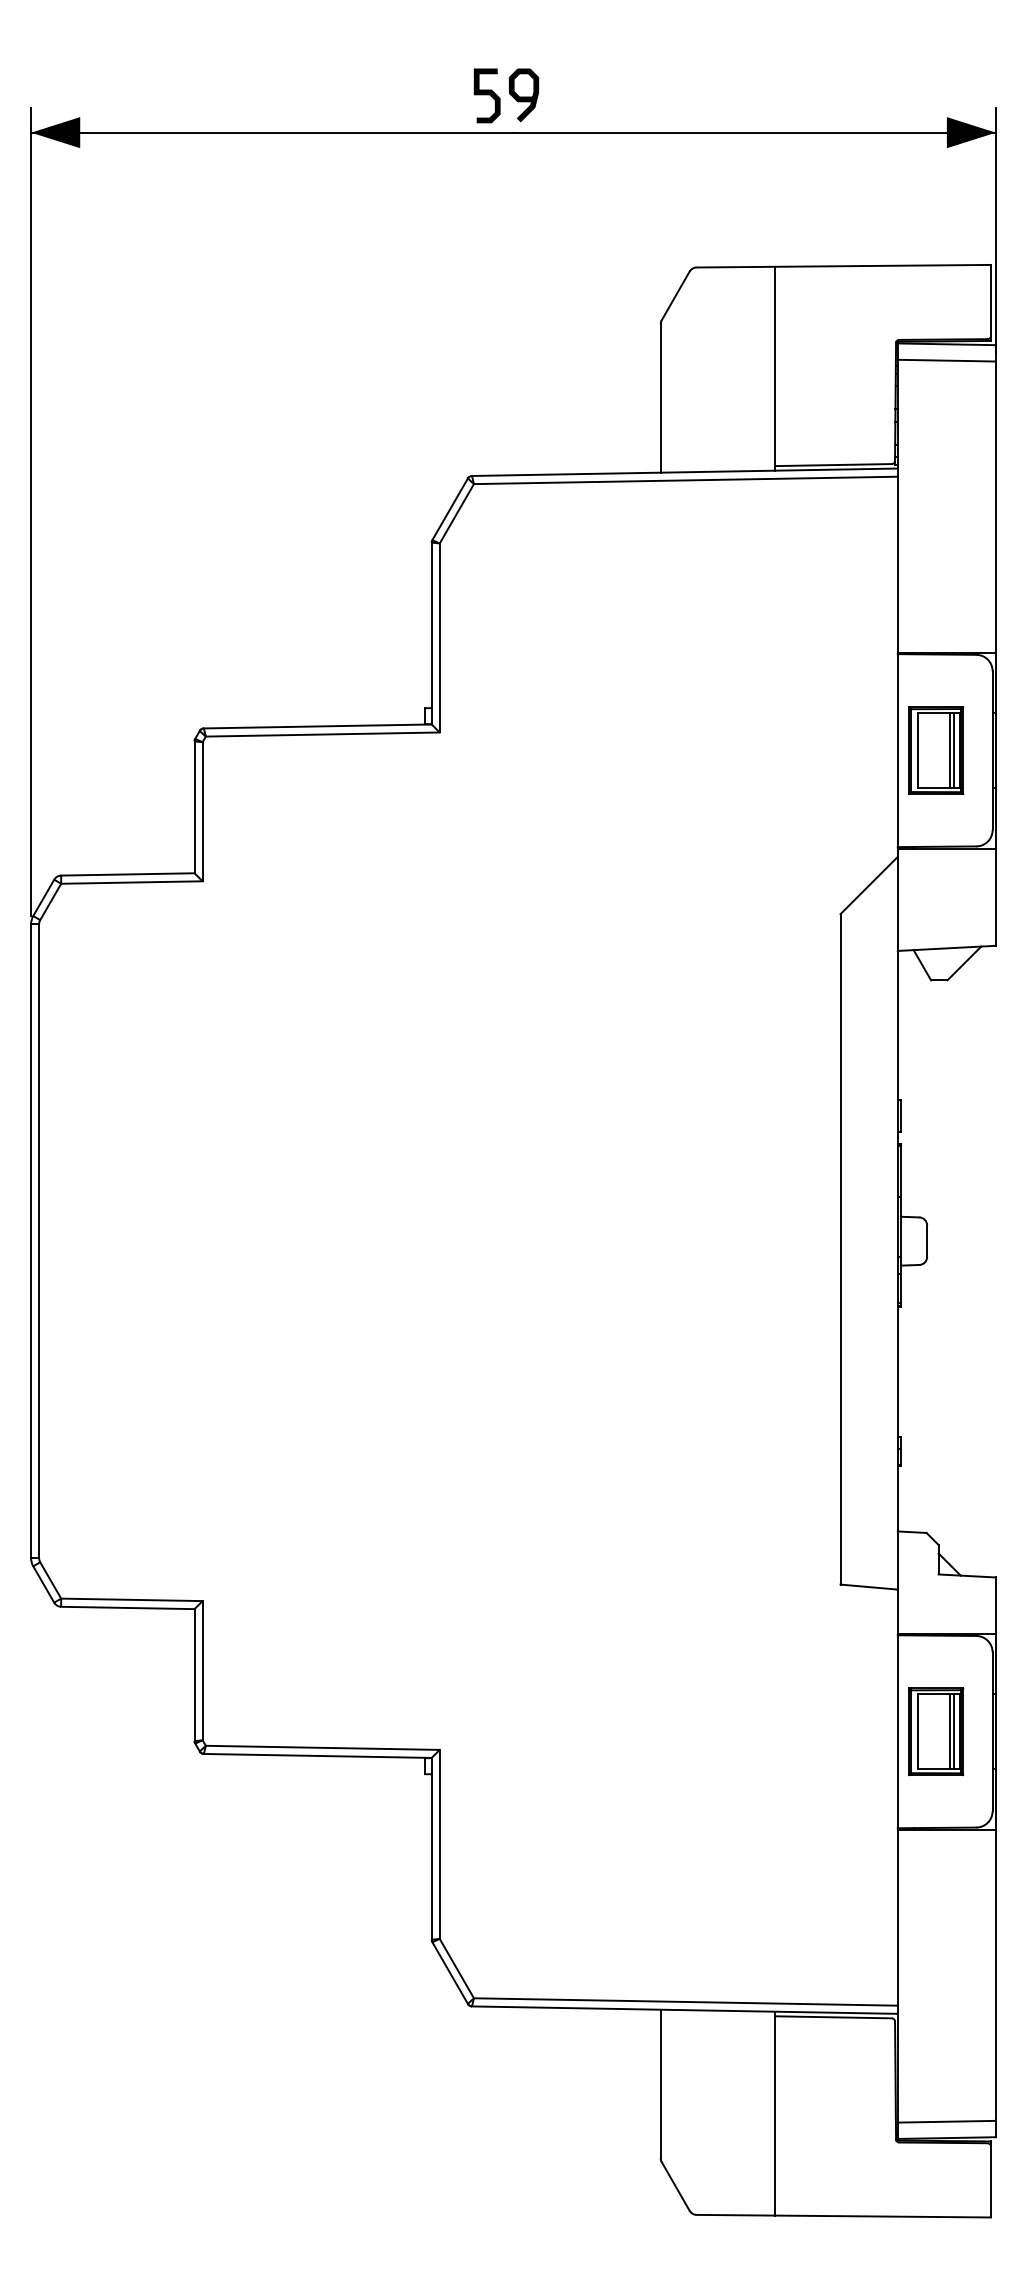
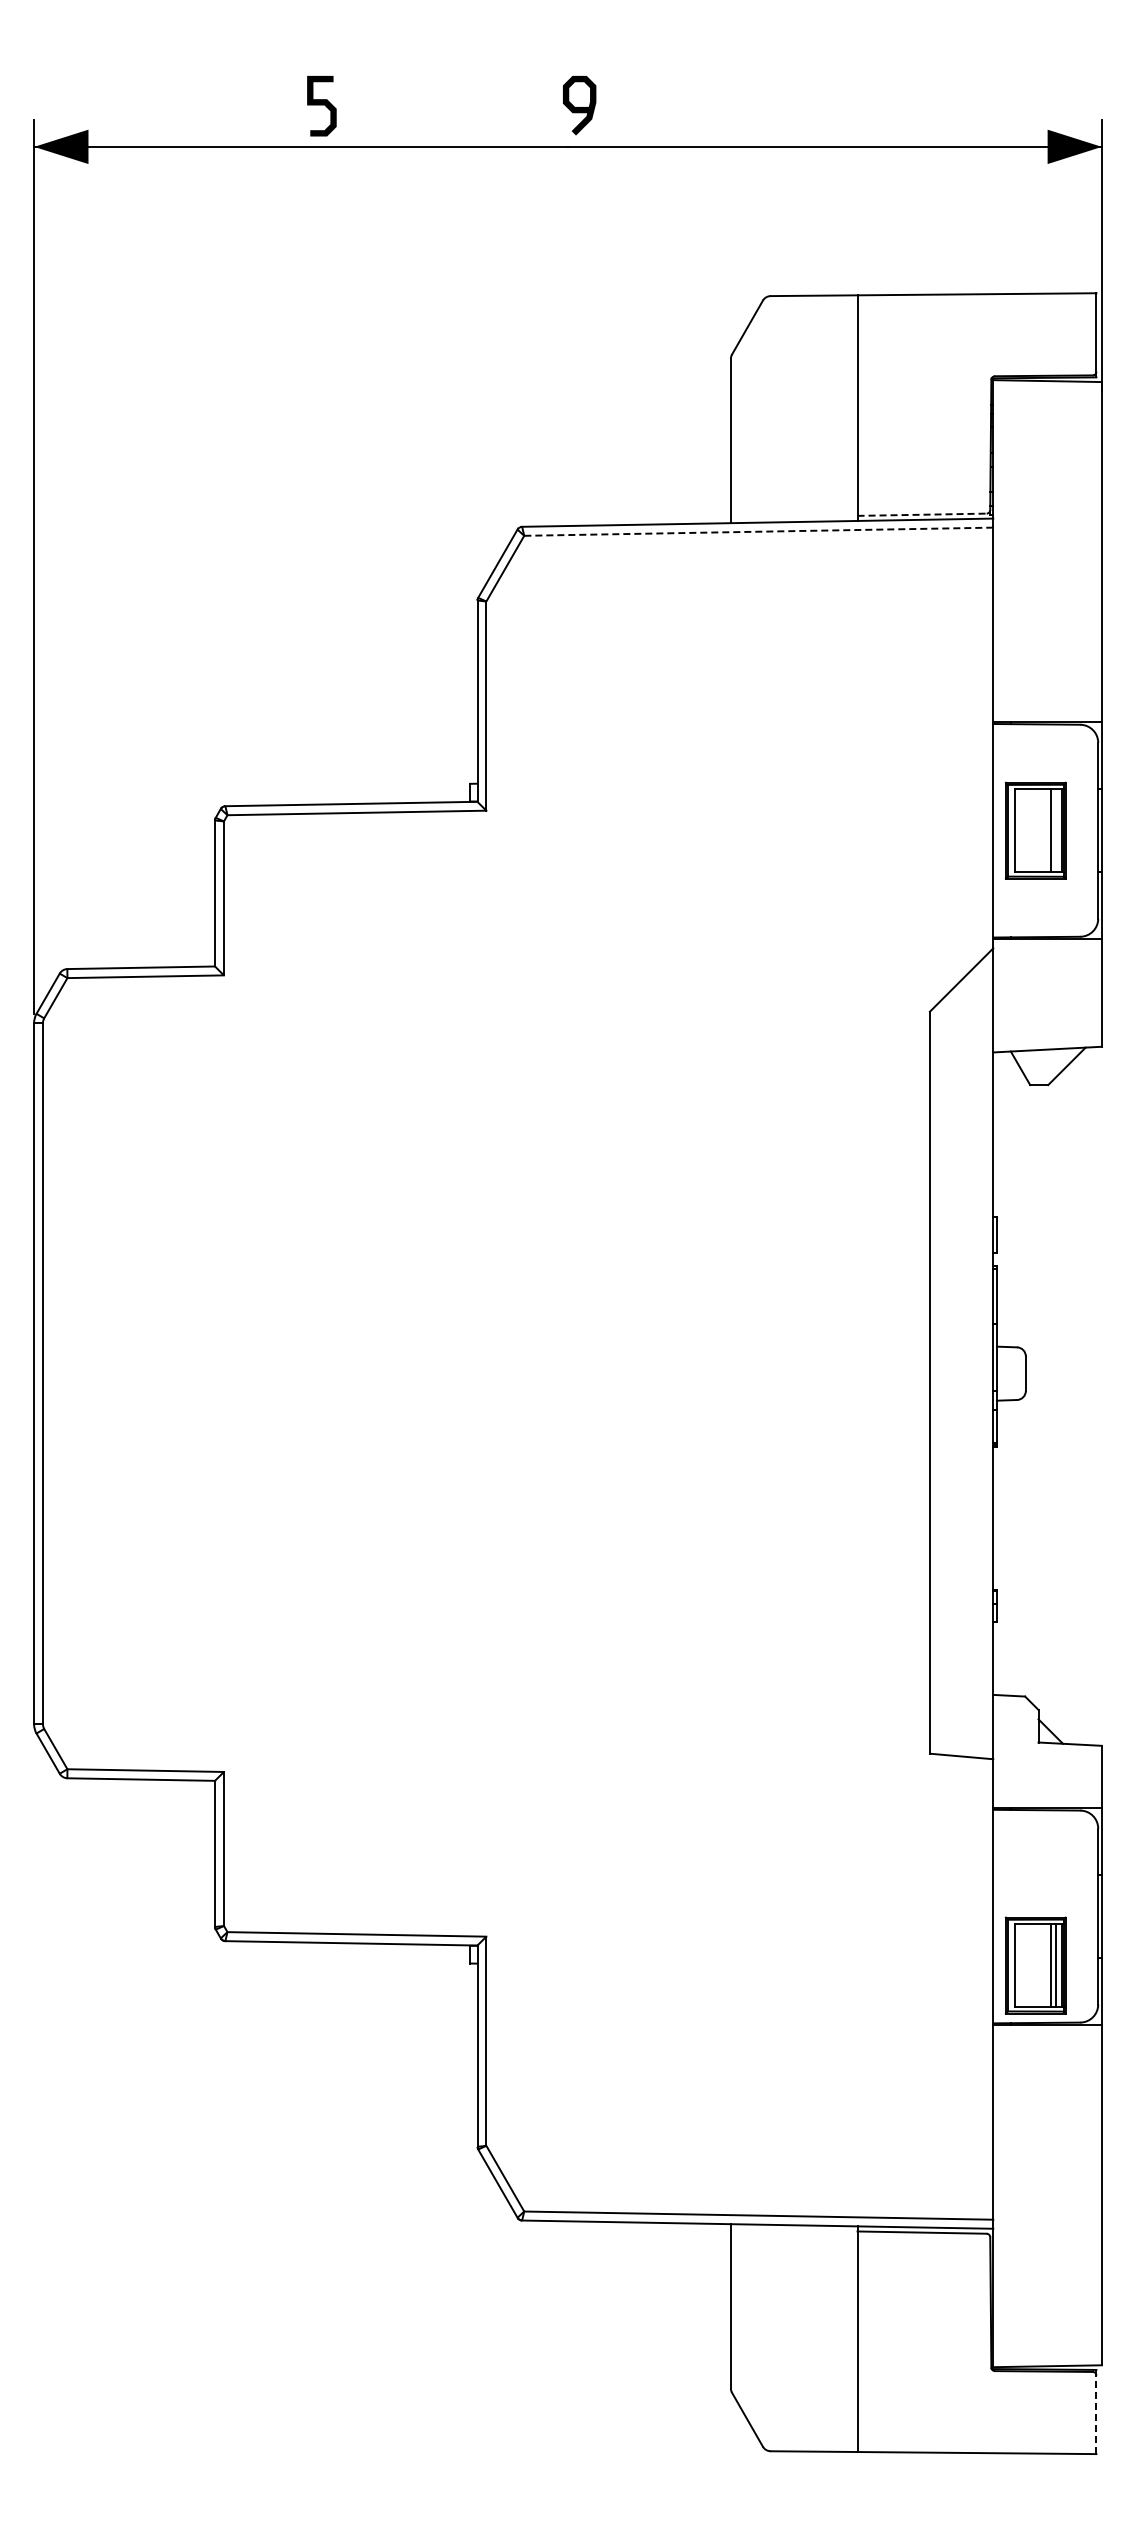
curve: (486, 95) -> (321, 105), moved
line: (946, 360) -> (1047, 399), removed
line: (833, 464) -> (922, 514), solid -> dashed
line: (685, 480) -> (758, 531), solid -> dashed
line: (954, 750) -> (1055, 830), removed
part: (935, 1731) -> (1035, 1965), moved
line: (946, 2122) -> (1047, 2348), removed
line: (991, 2179) -> (1096, 2412), solid -> dashed

